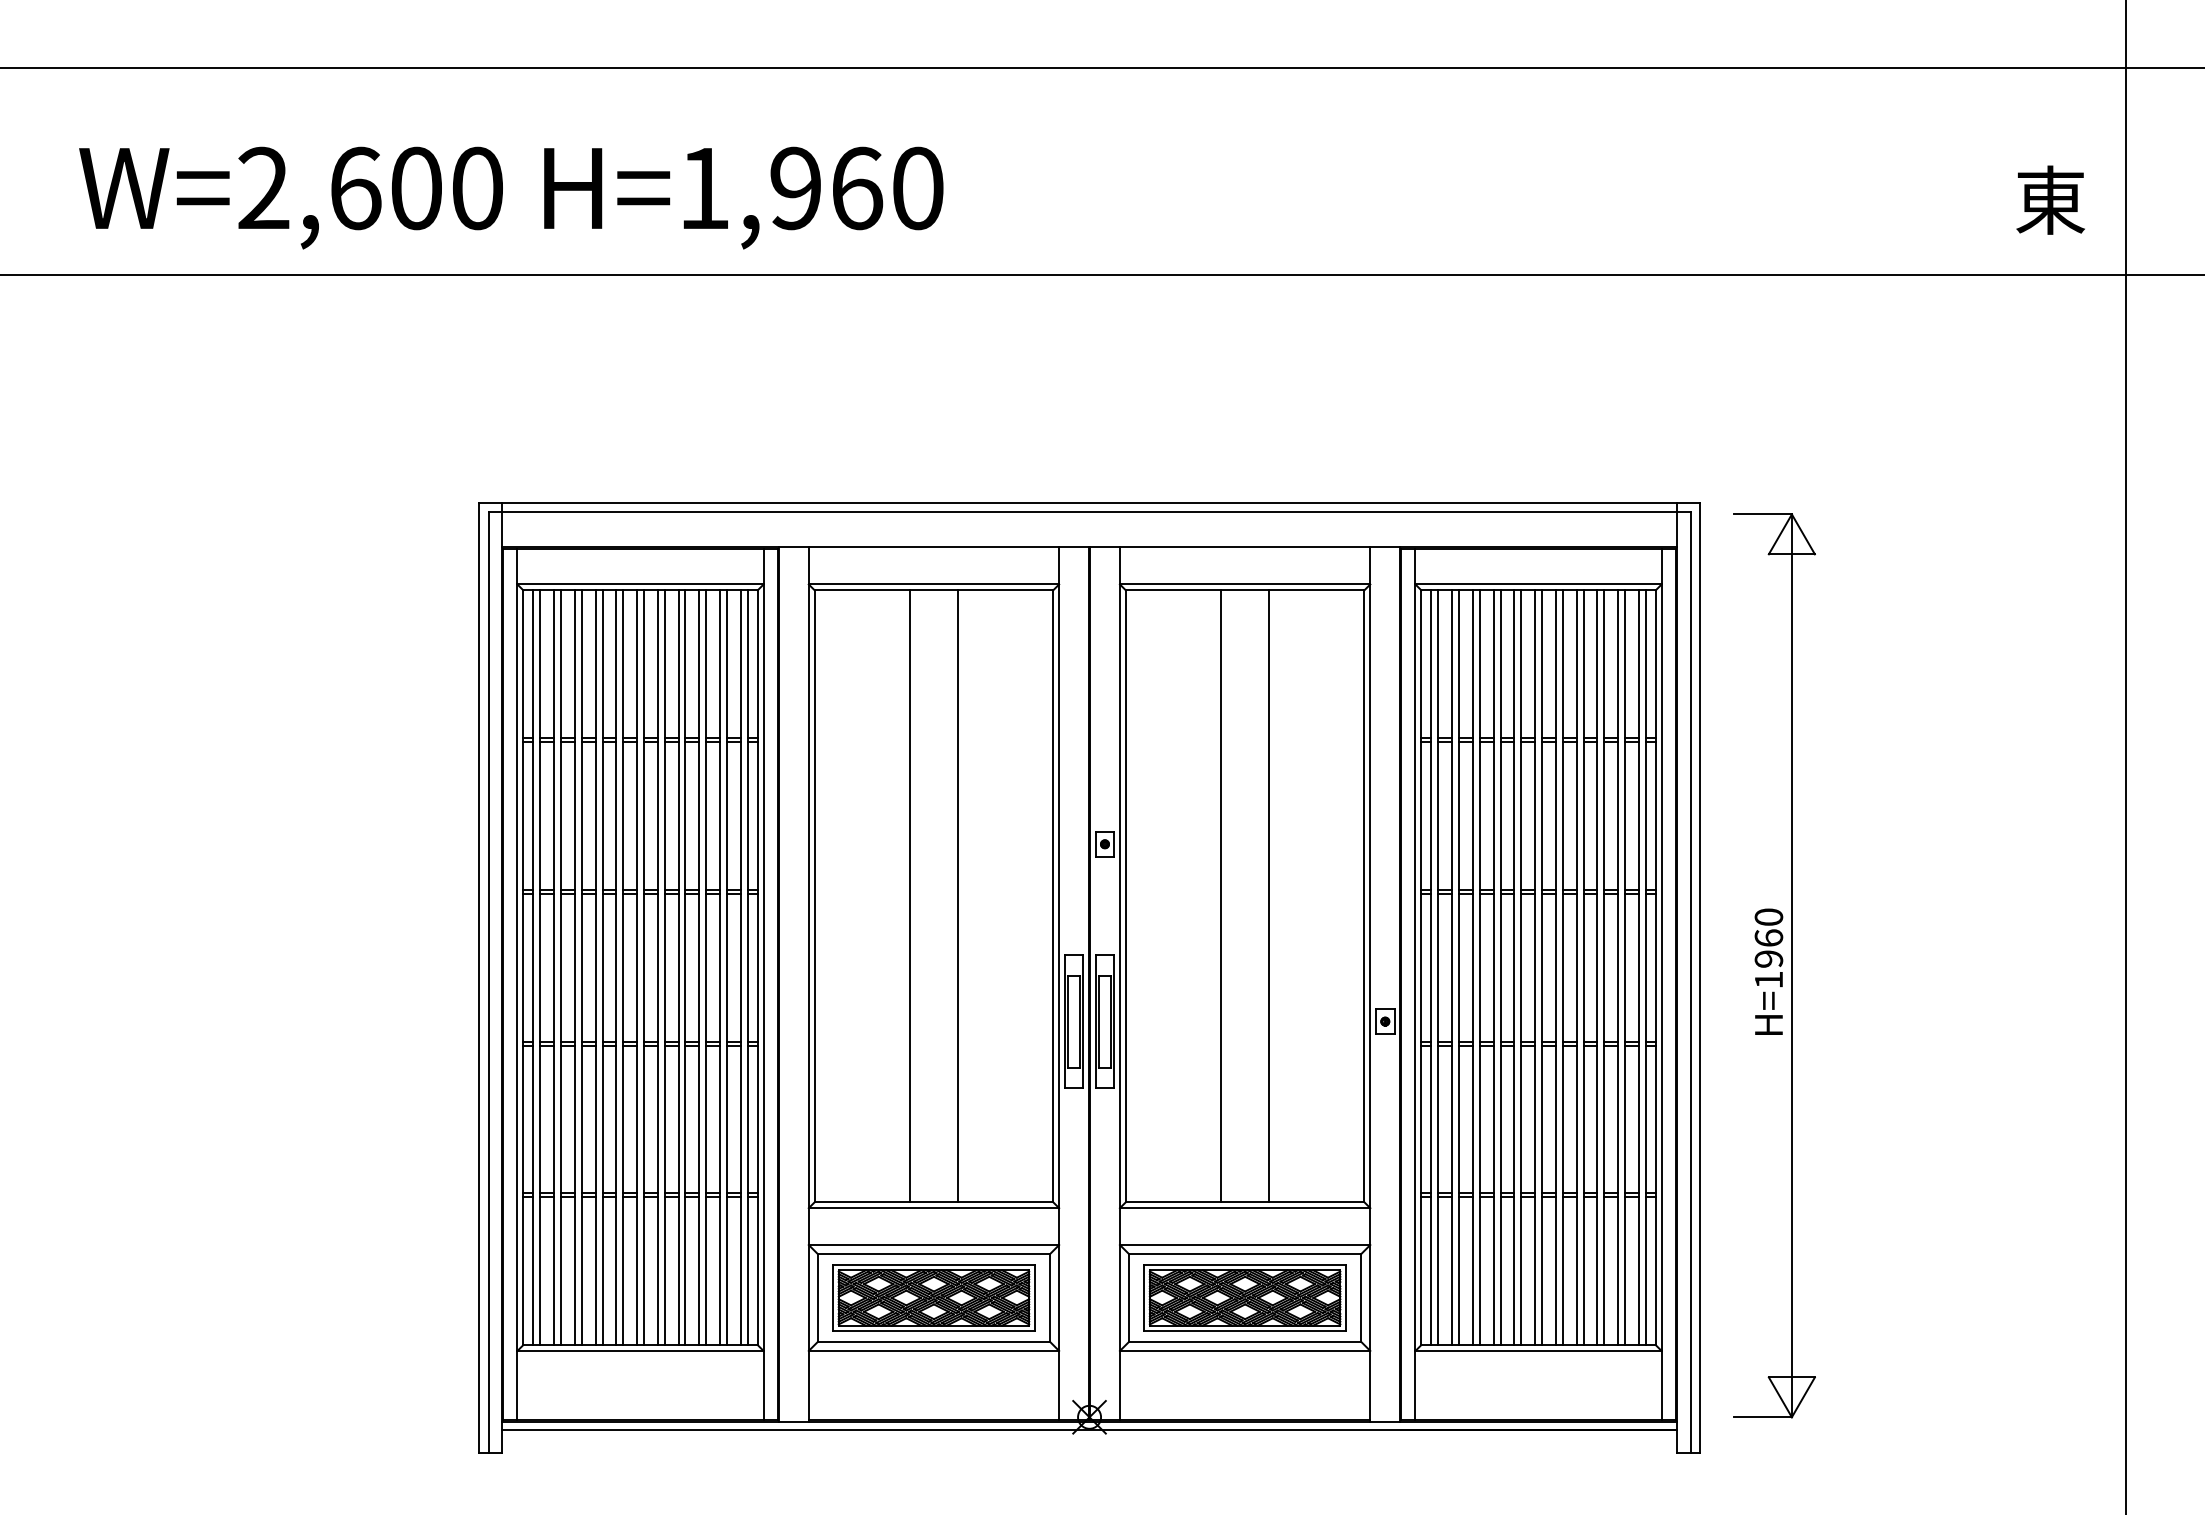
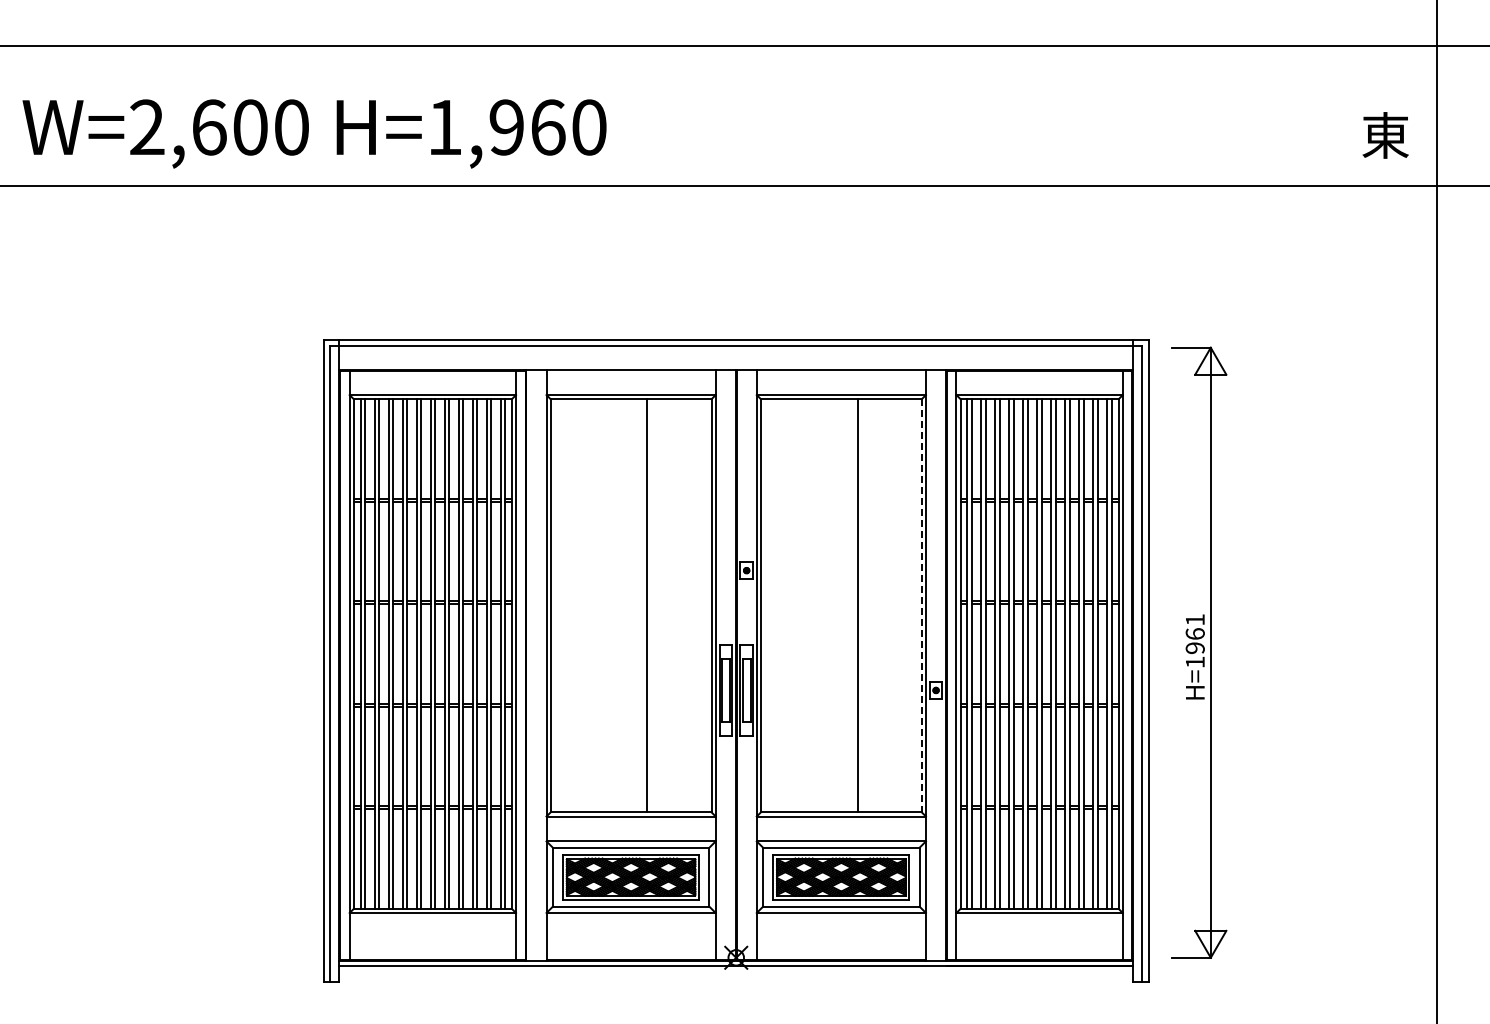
text: (511, 197) -> (314, 133), moved
line: (909, 895) -> (614, 605), removed
line: (1221, 895) -> (825, 605), removed
line: (1363, 895) -> (921, 605), solid -> dashed
text: (1767, 916) -> (1194, 619), H=1960 -> H=1961

